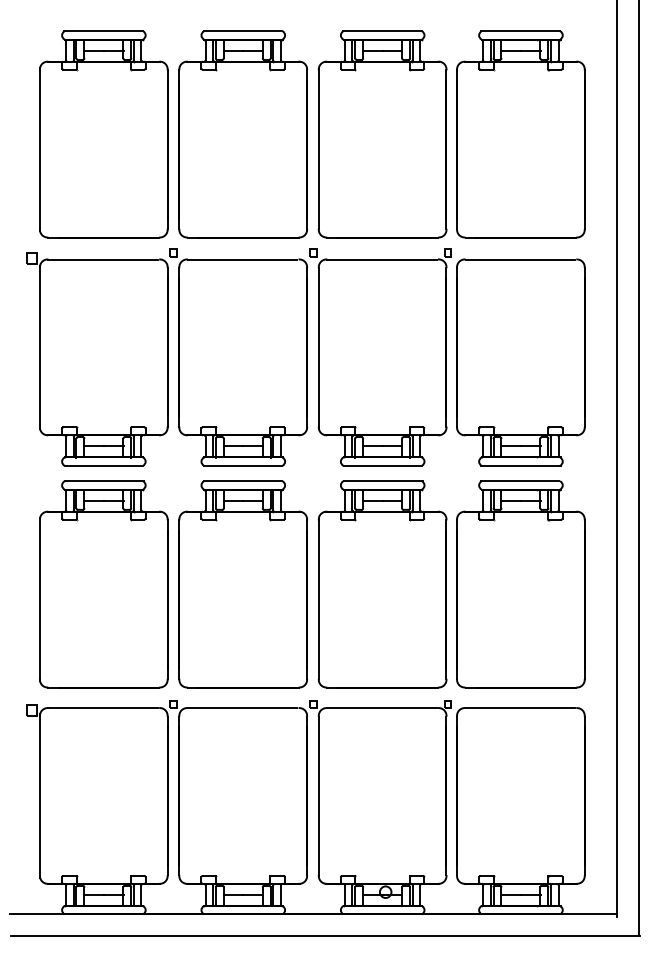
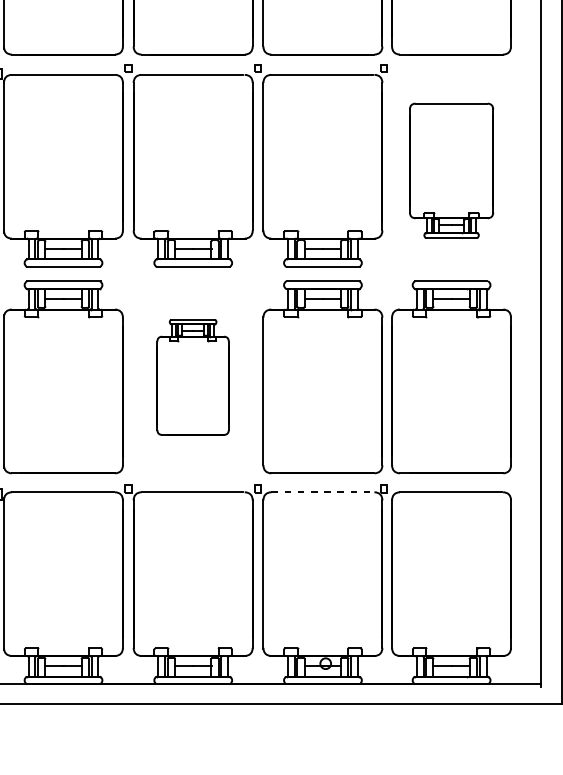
part: (520, 362) -> (451, 170), size x0.7
part: (242, 584) -> (192, 377), size x0.6
line: (381, 708) -> (321, 492), solid -> dashed

